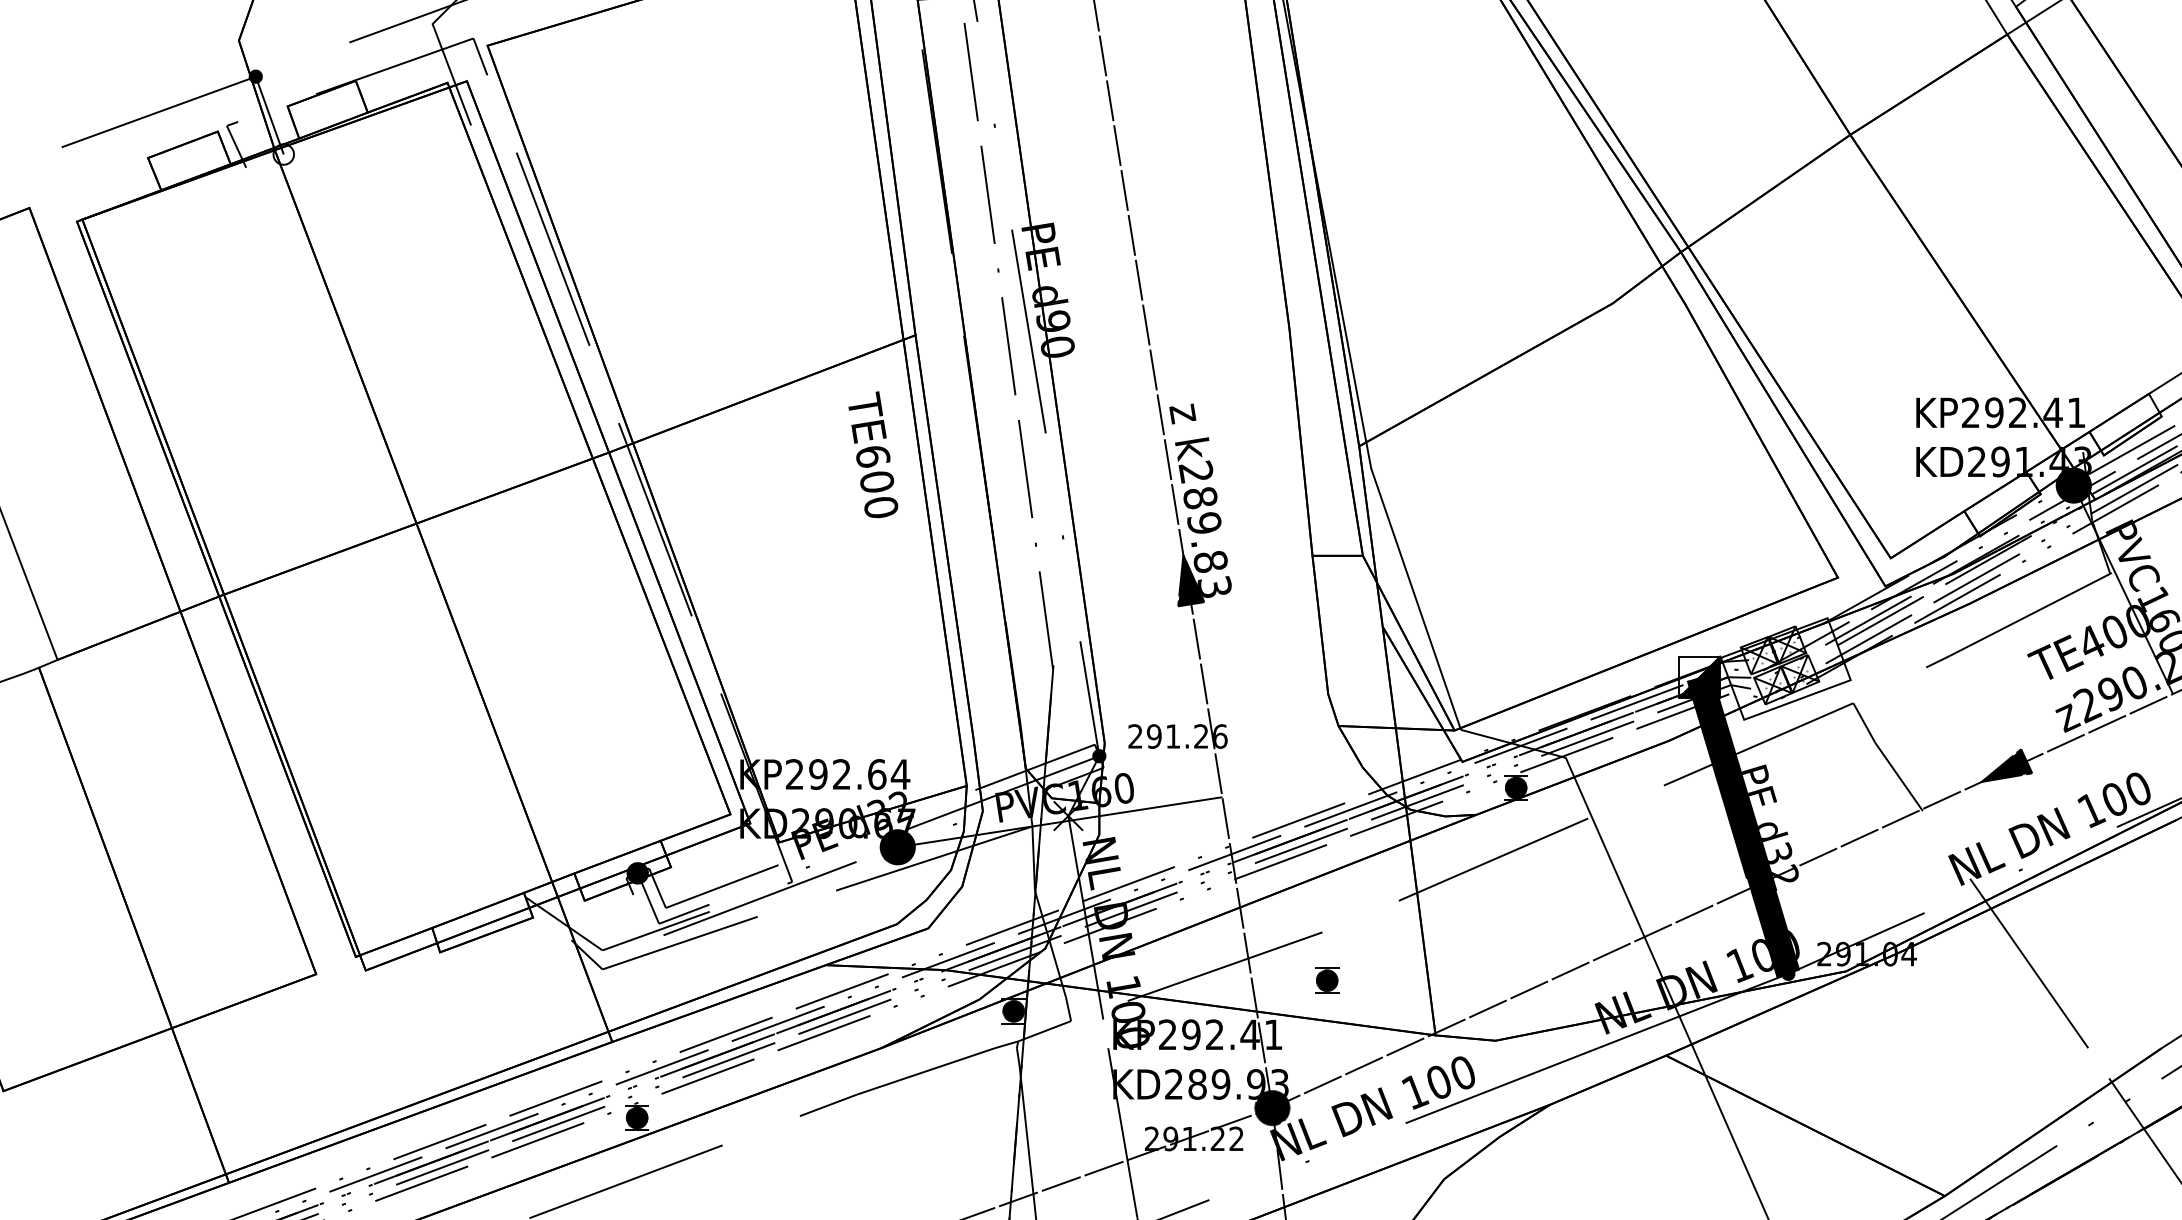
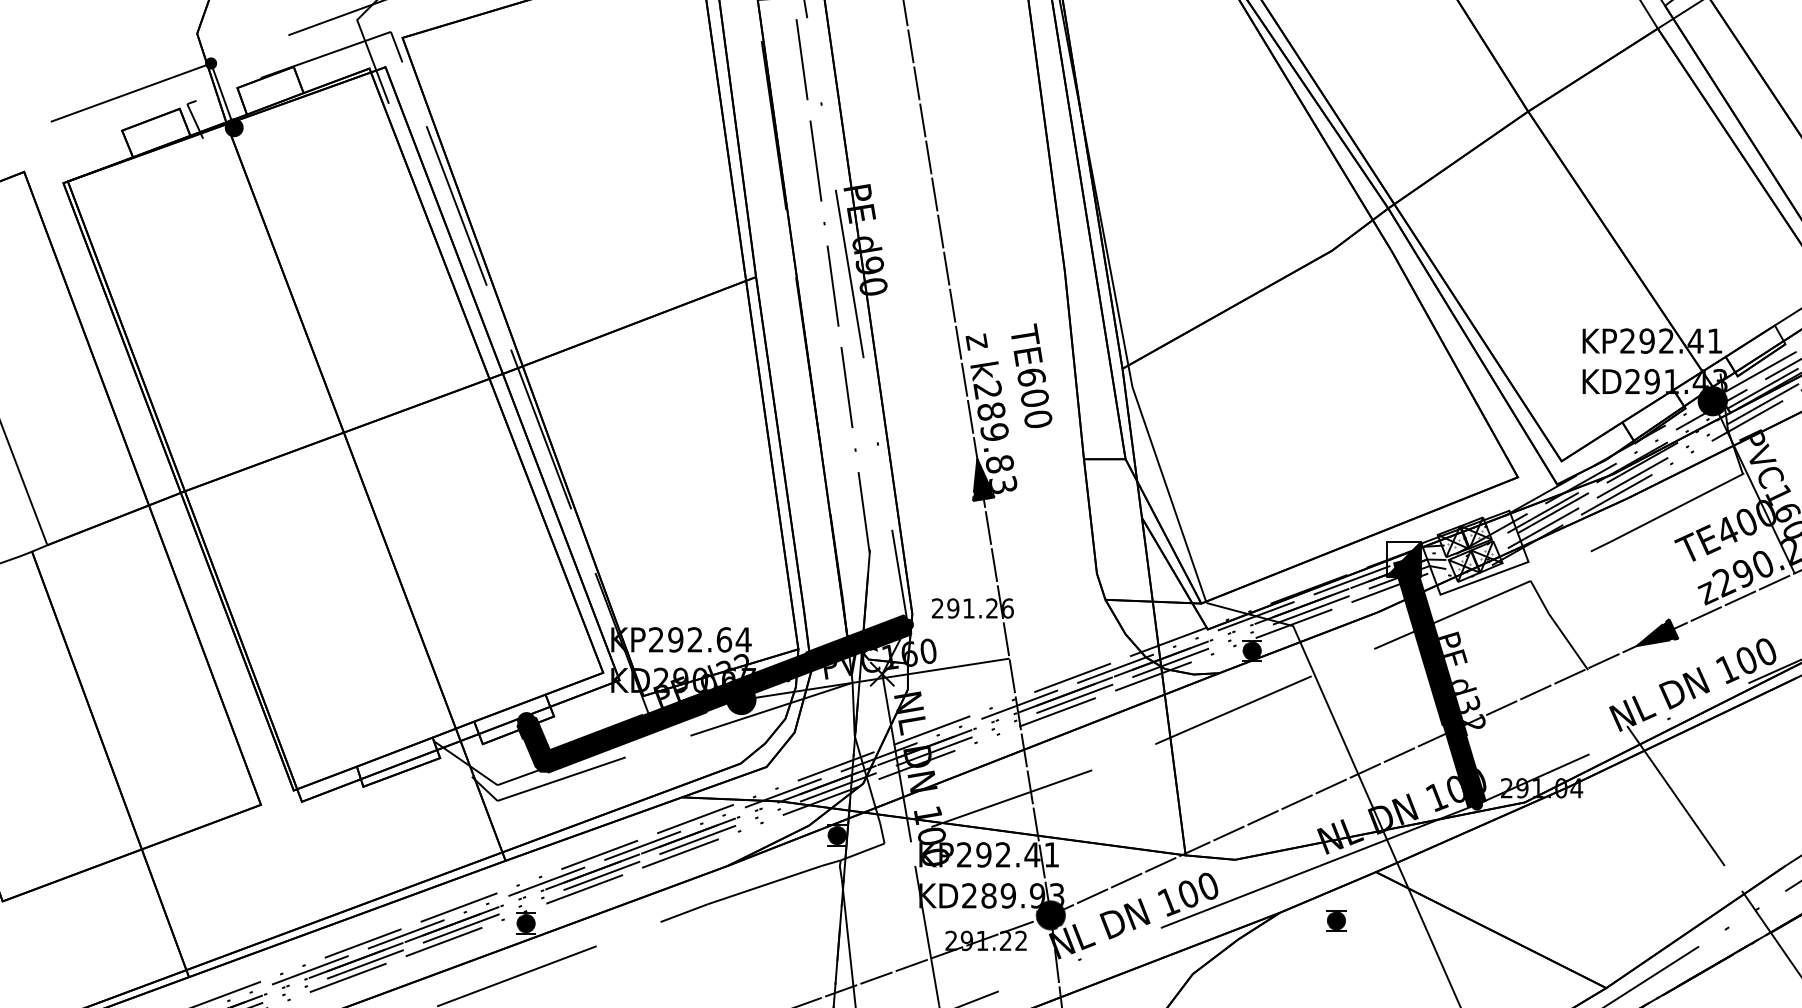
fill: (283, 154) -> (234, 127), added
text: (873, 454) -> (1031, 375), moved
fill: (864, 839) -> (713, 693), added
part: (1327, 980) -> (1336, 920), moved

